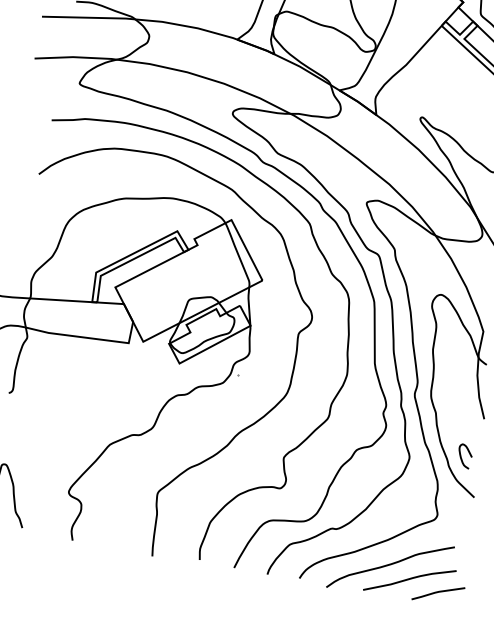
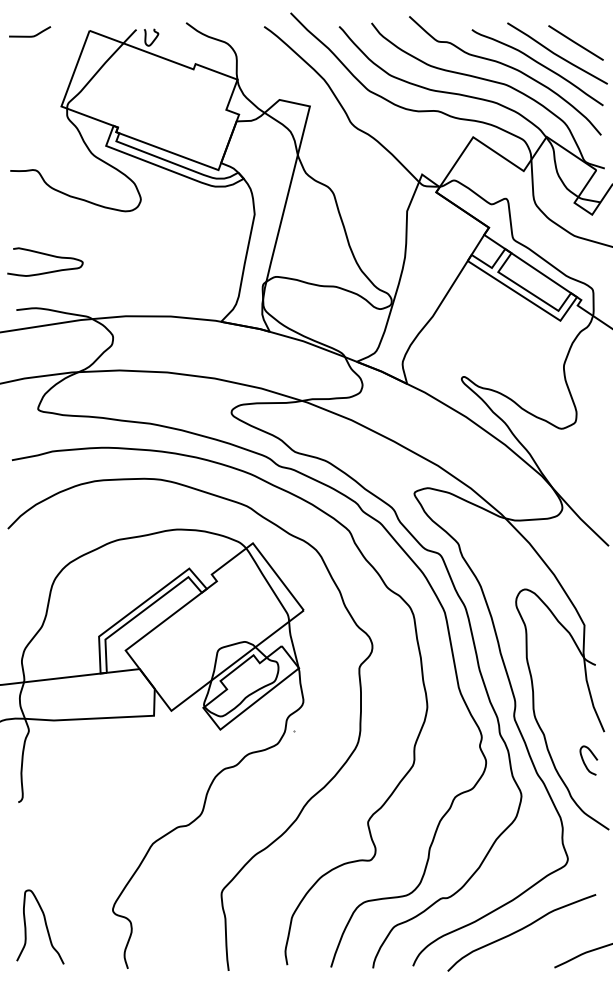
curve: (461, 455) -> (584, 760), moved
curve: (410, 579) -> (548, 943), removed

